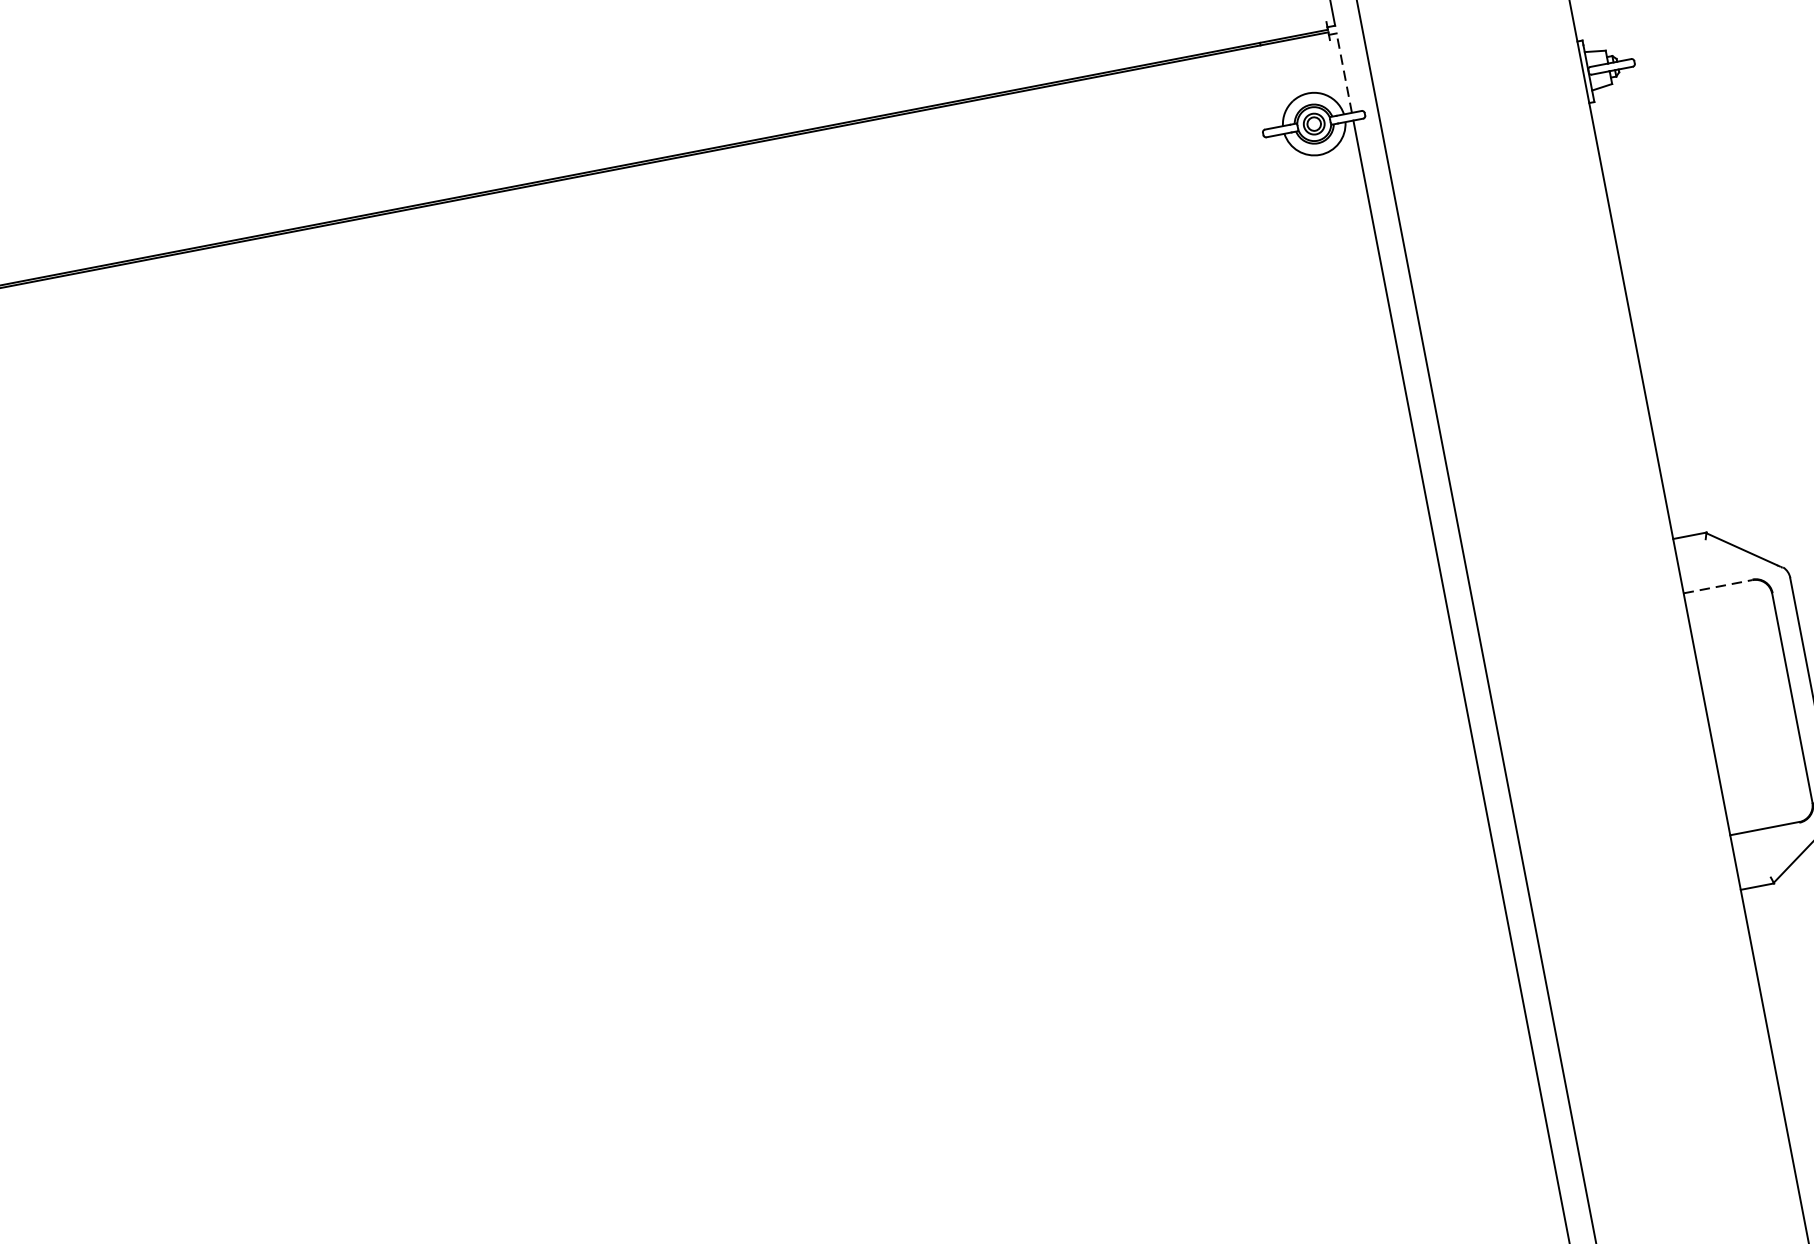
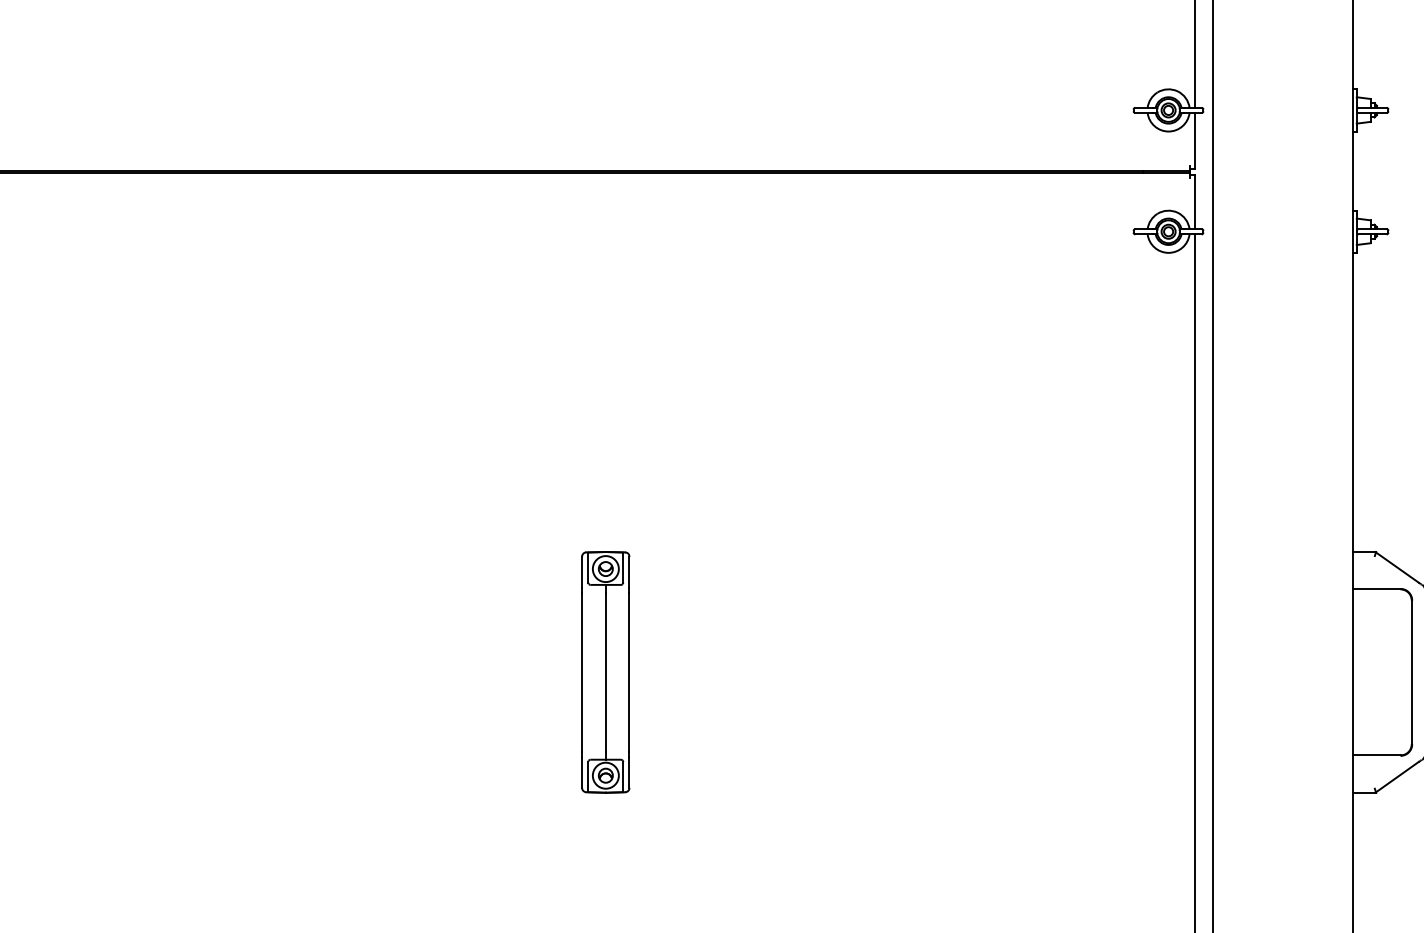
line: (1343, 72) -> (1194, 201), dashed -> solid
line: (1717, 587) -> (1376, 589), dashed -> solid
part: (617, 924) -> (605, 672), added

